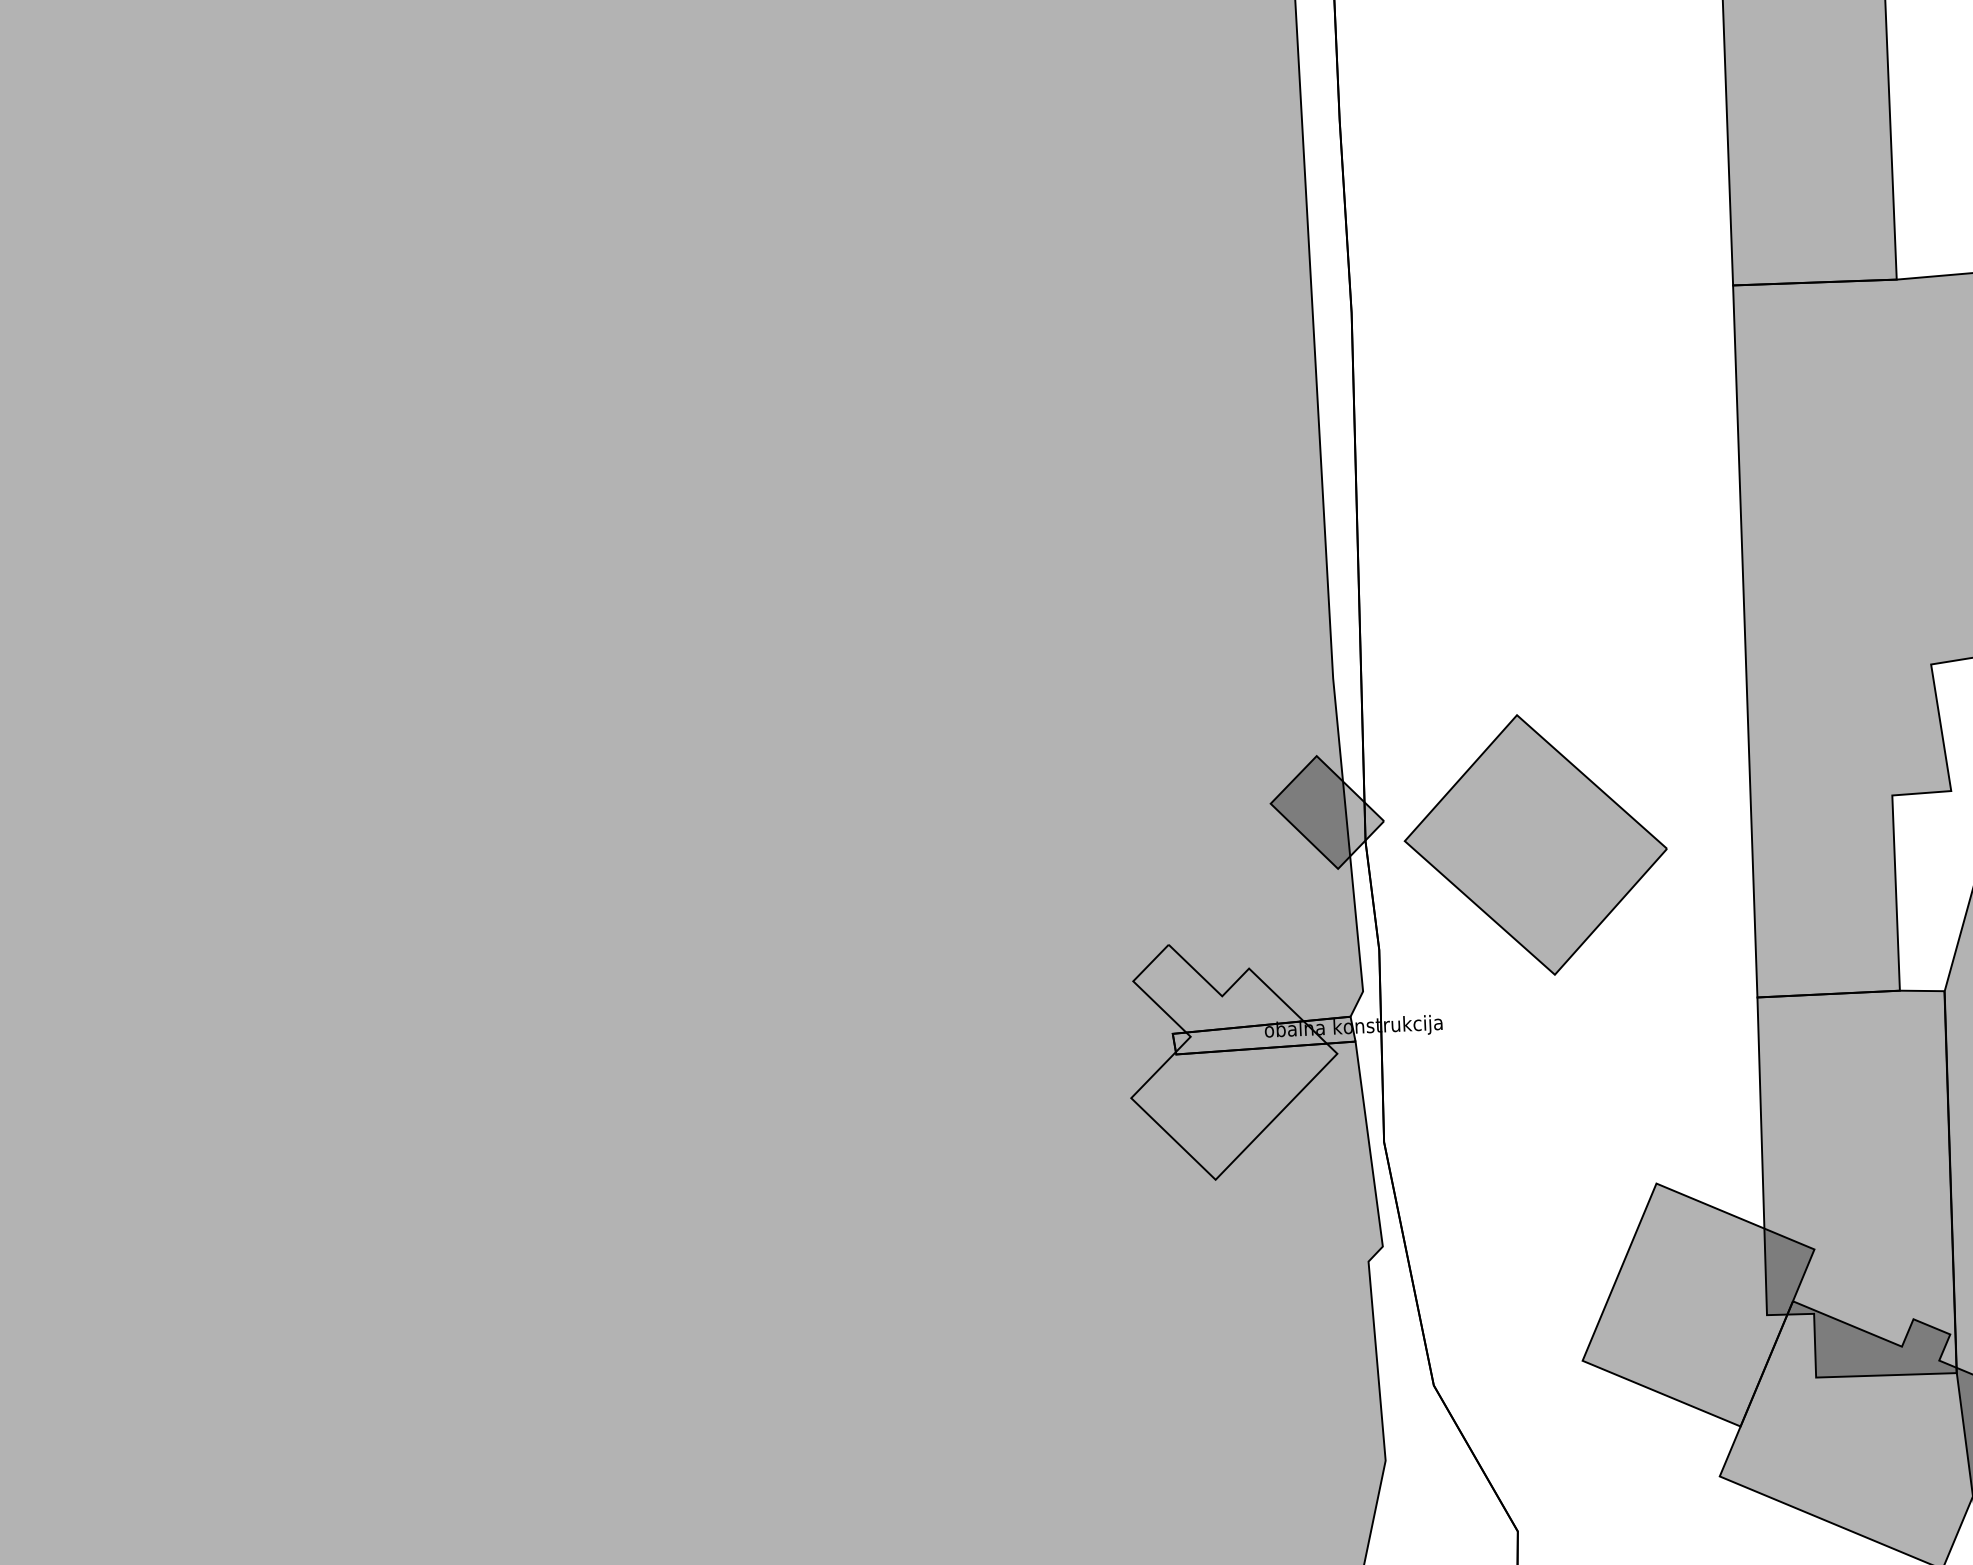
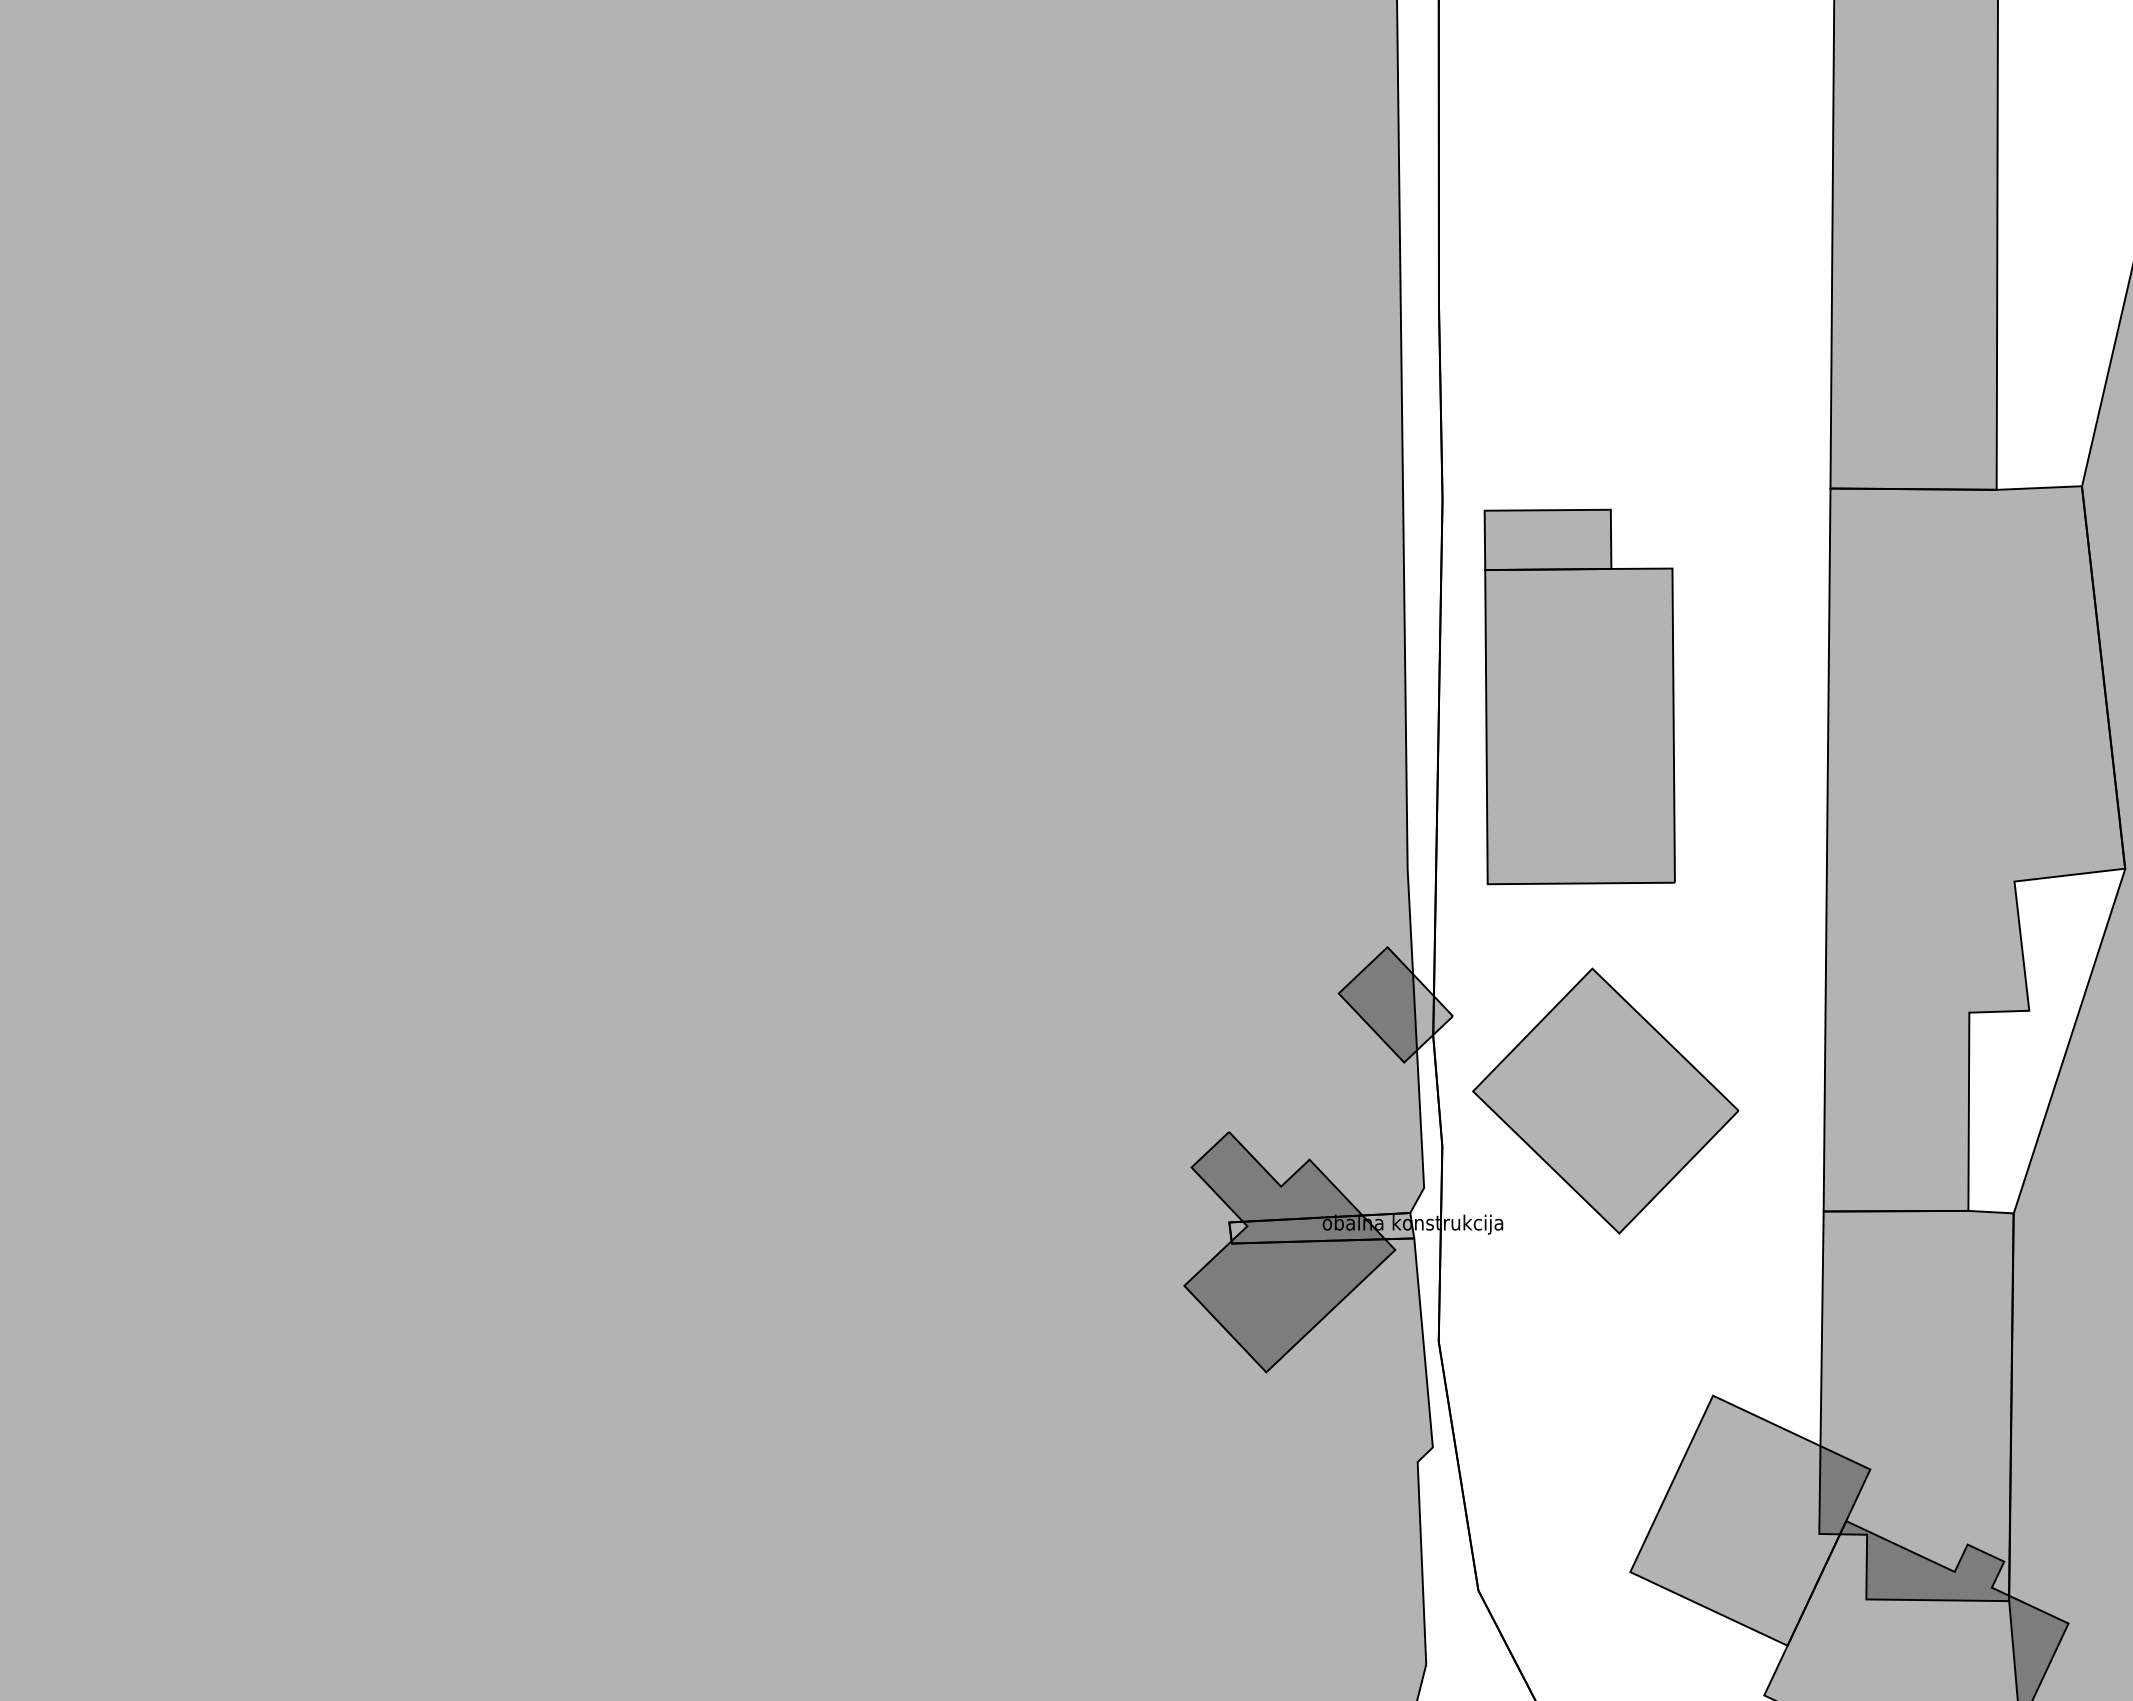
part: (1494, 500) -> (1579, 696), added
part: (1535, 844) -> (1605, 1100), moved
fill: (1233, 1060) -> (1289, 1252), added

